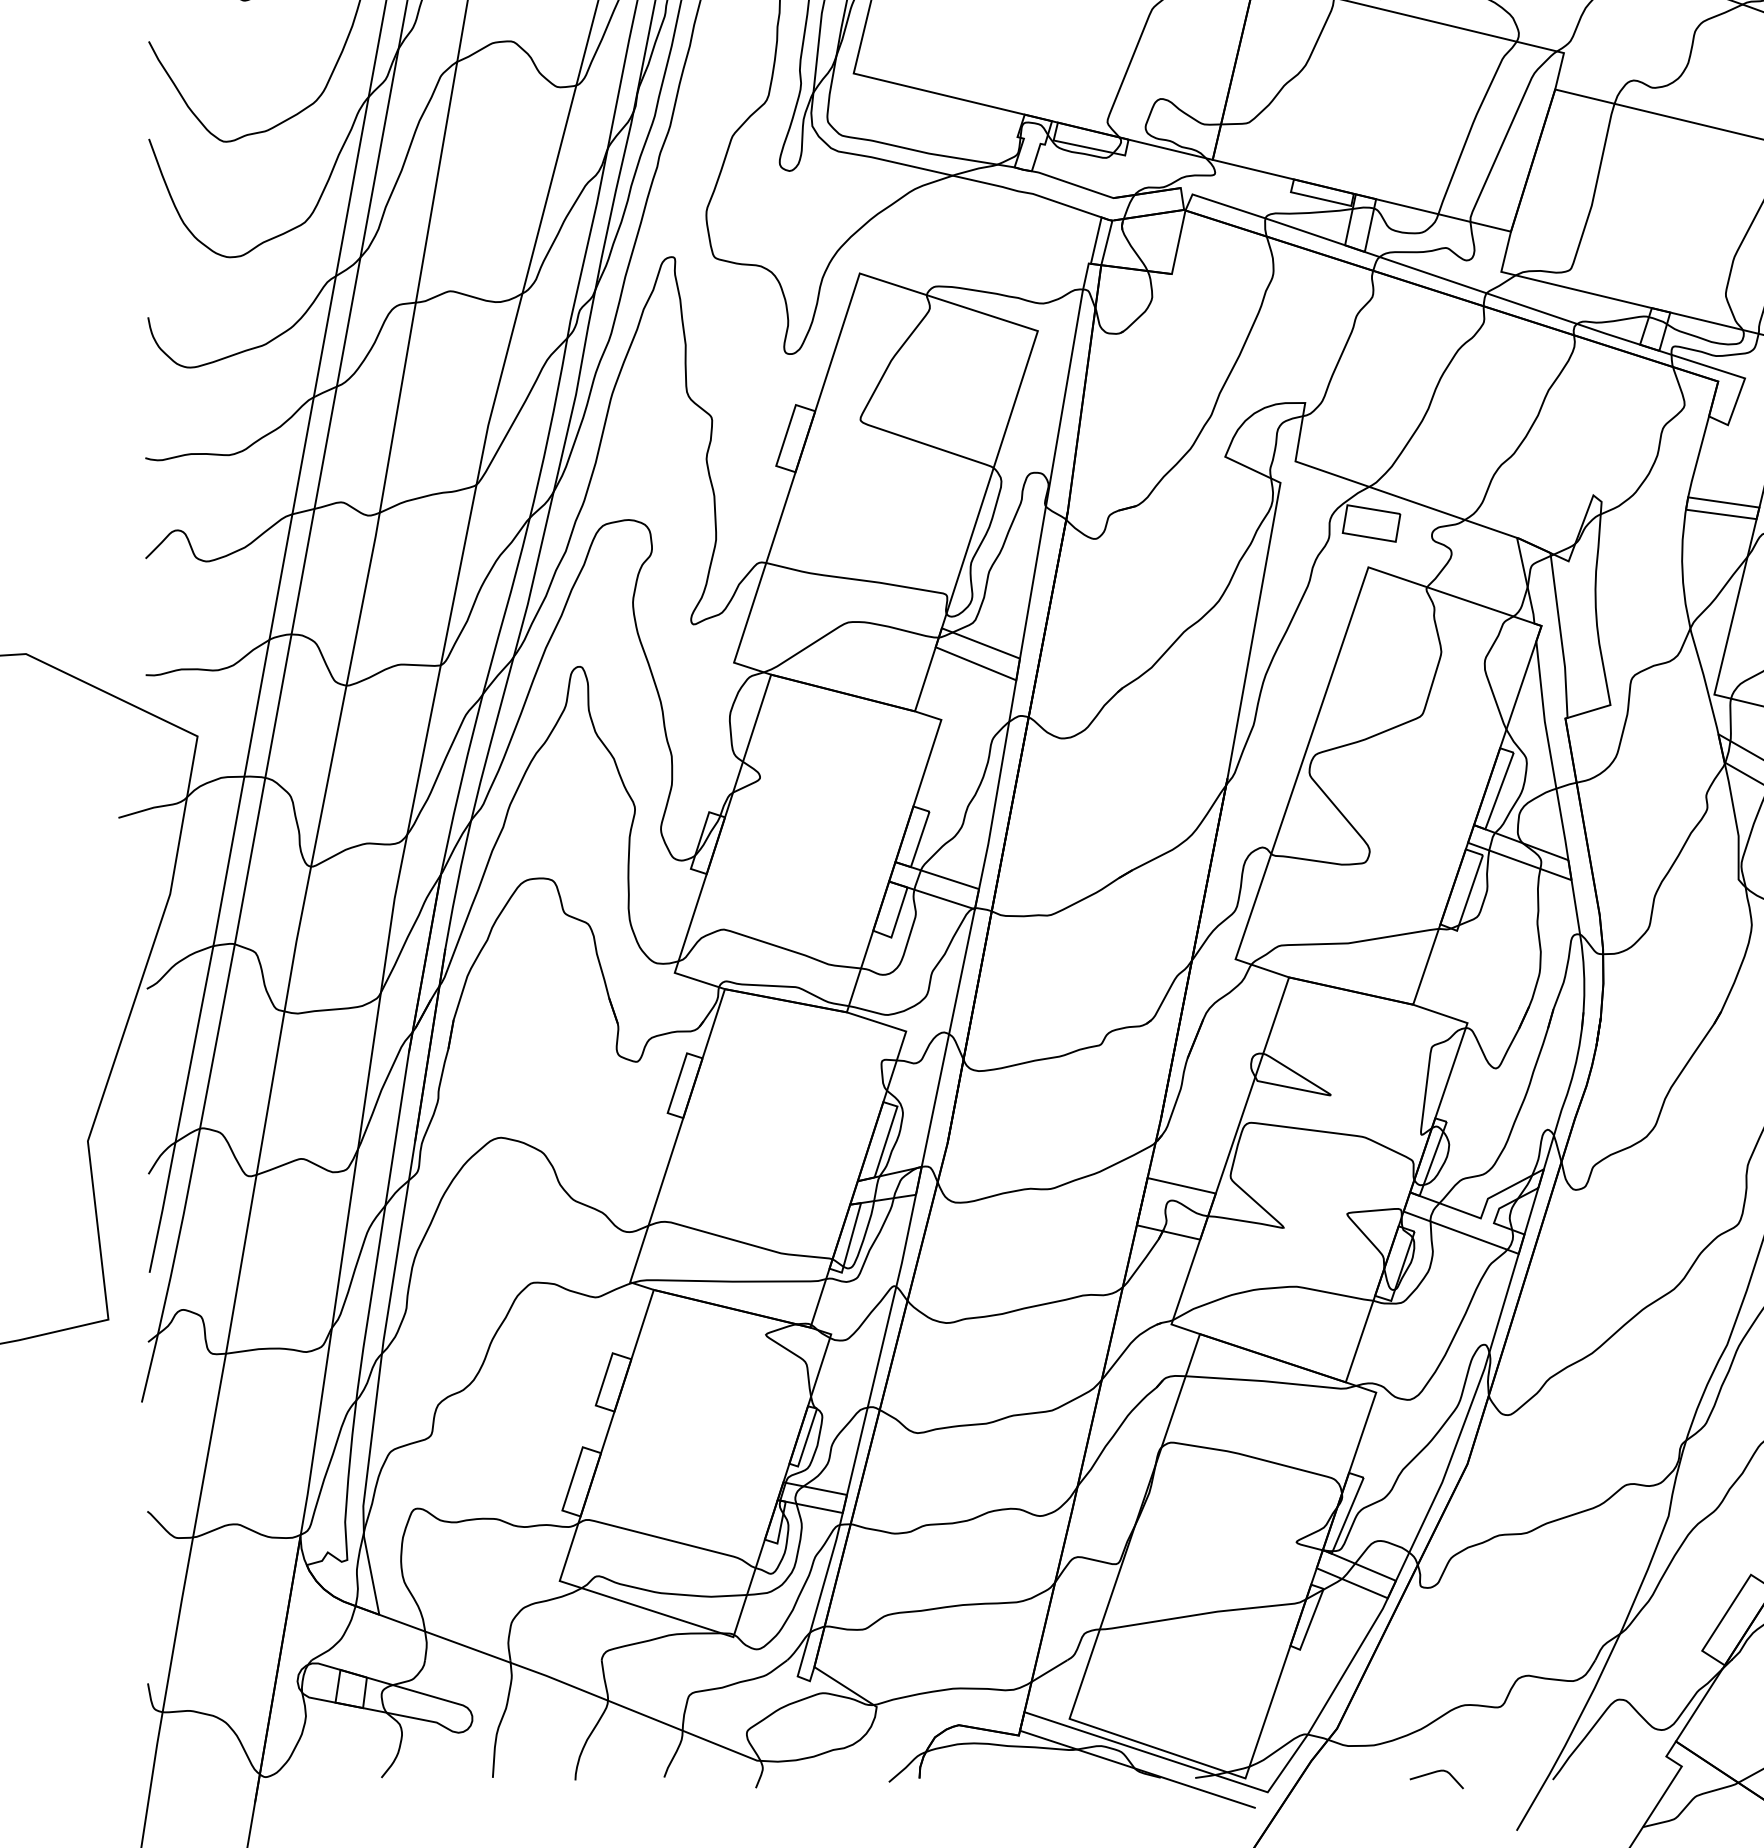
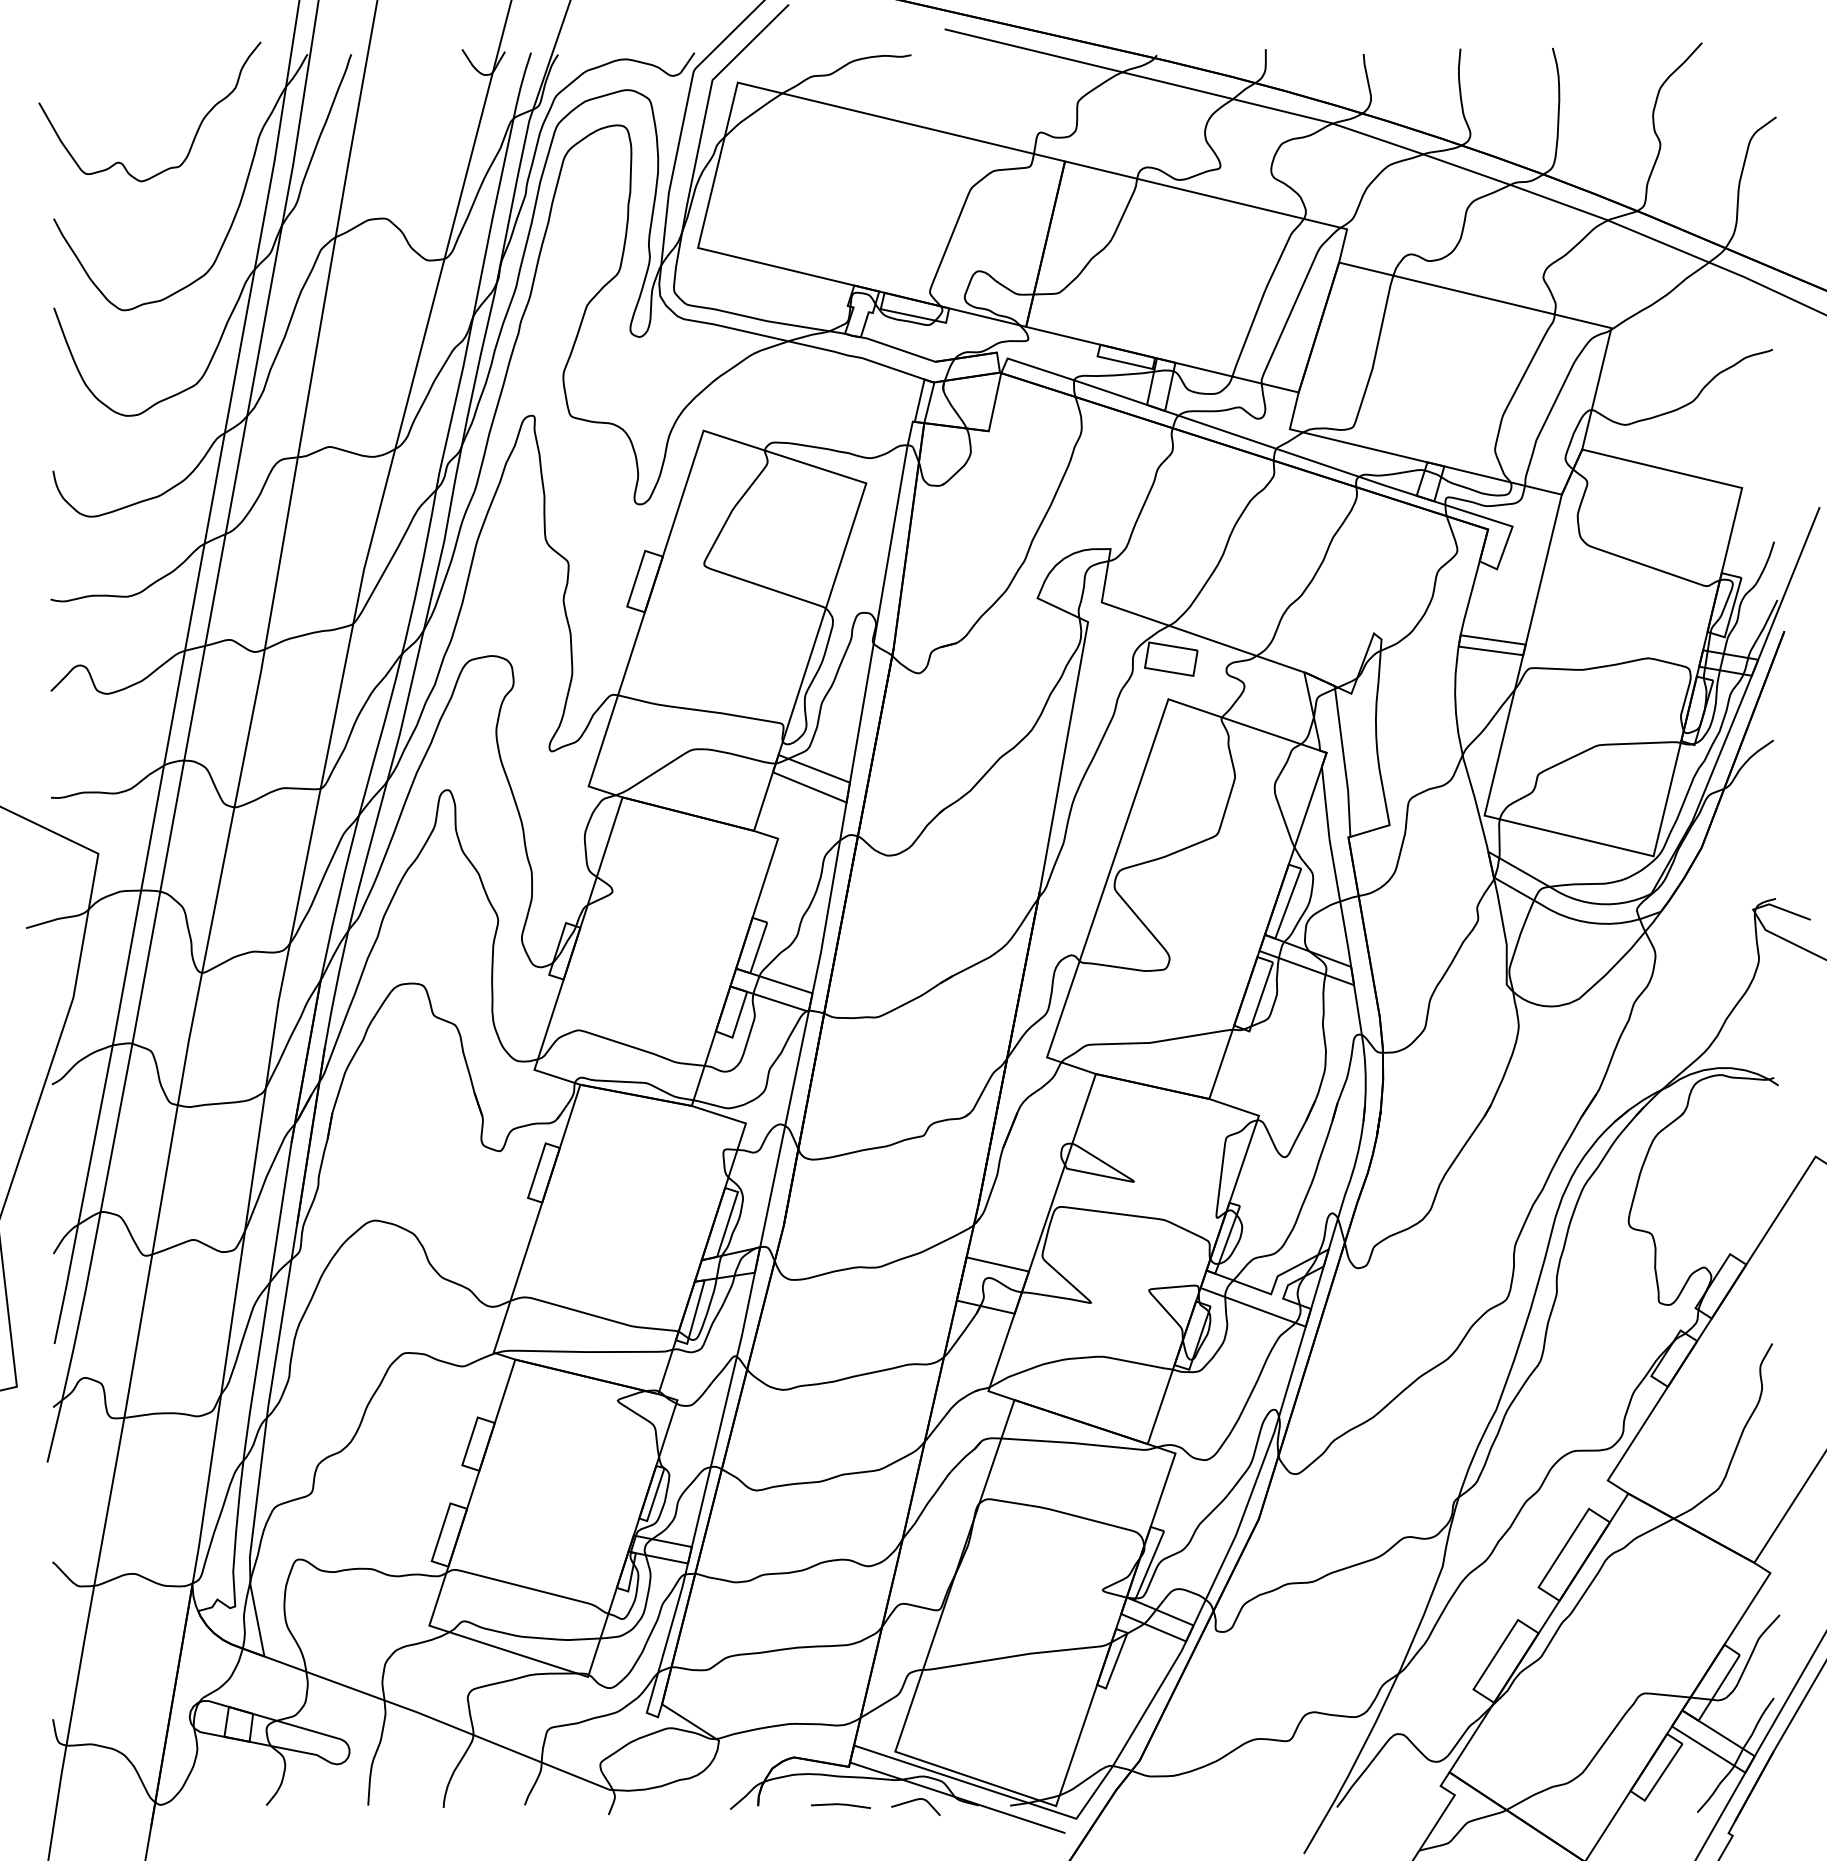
curve: (1435, 1773) -> (914, 1801), moved
line: (1009, 1777) -> (840, 1805), added

